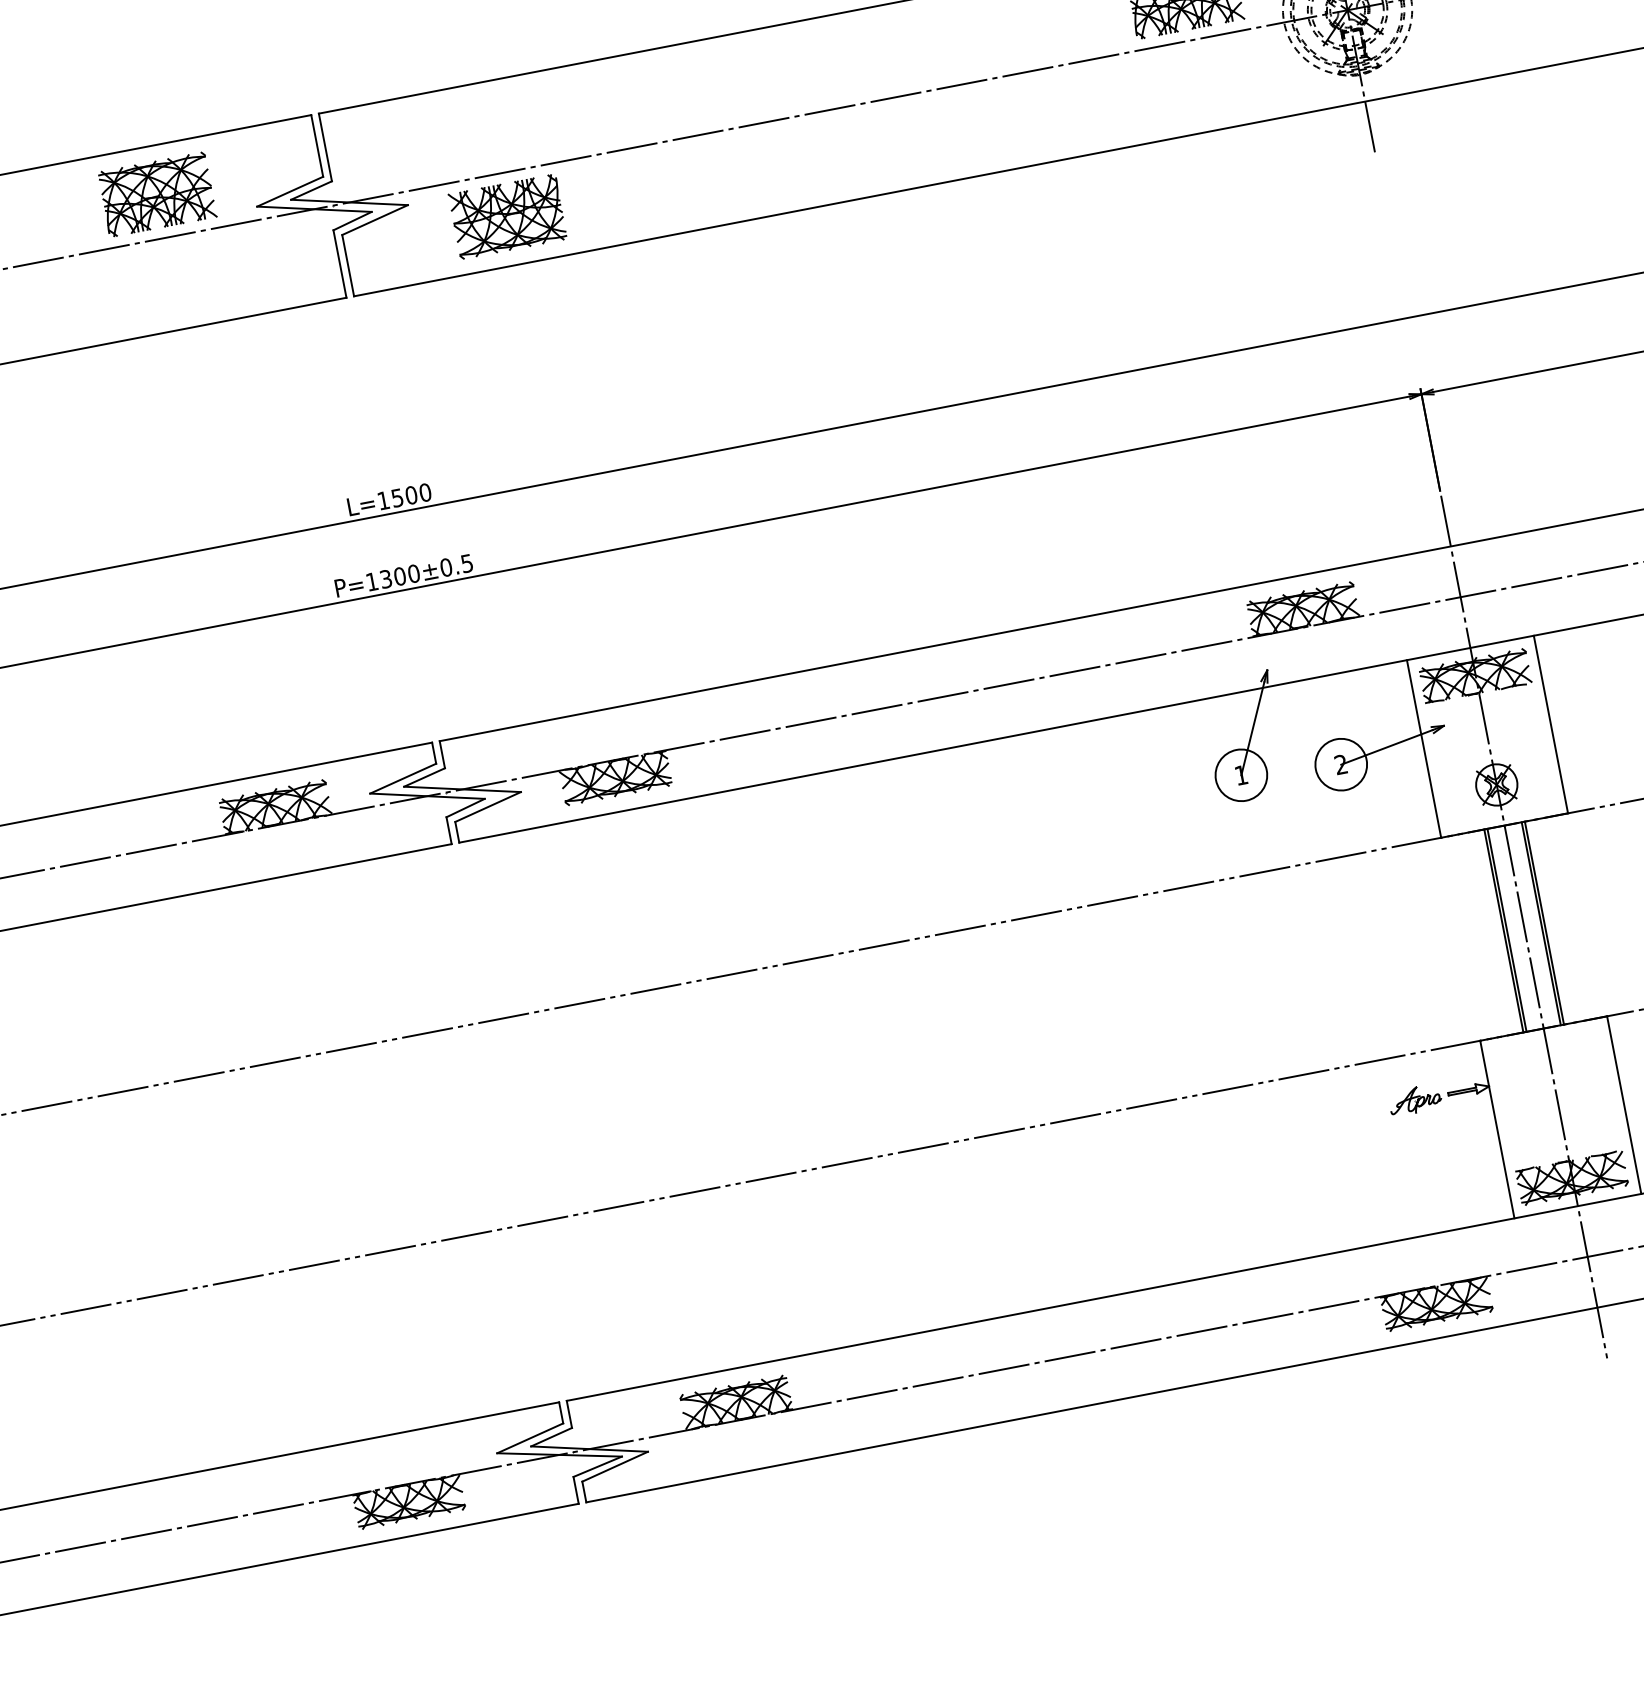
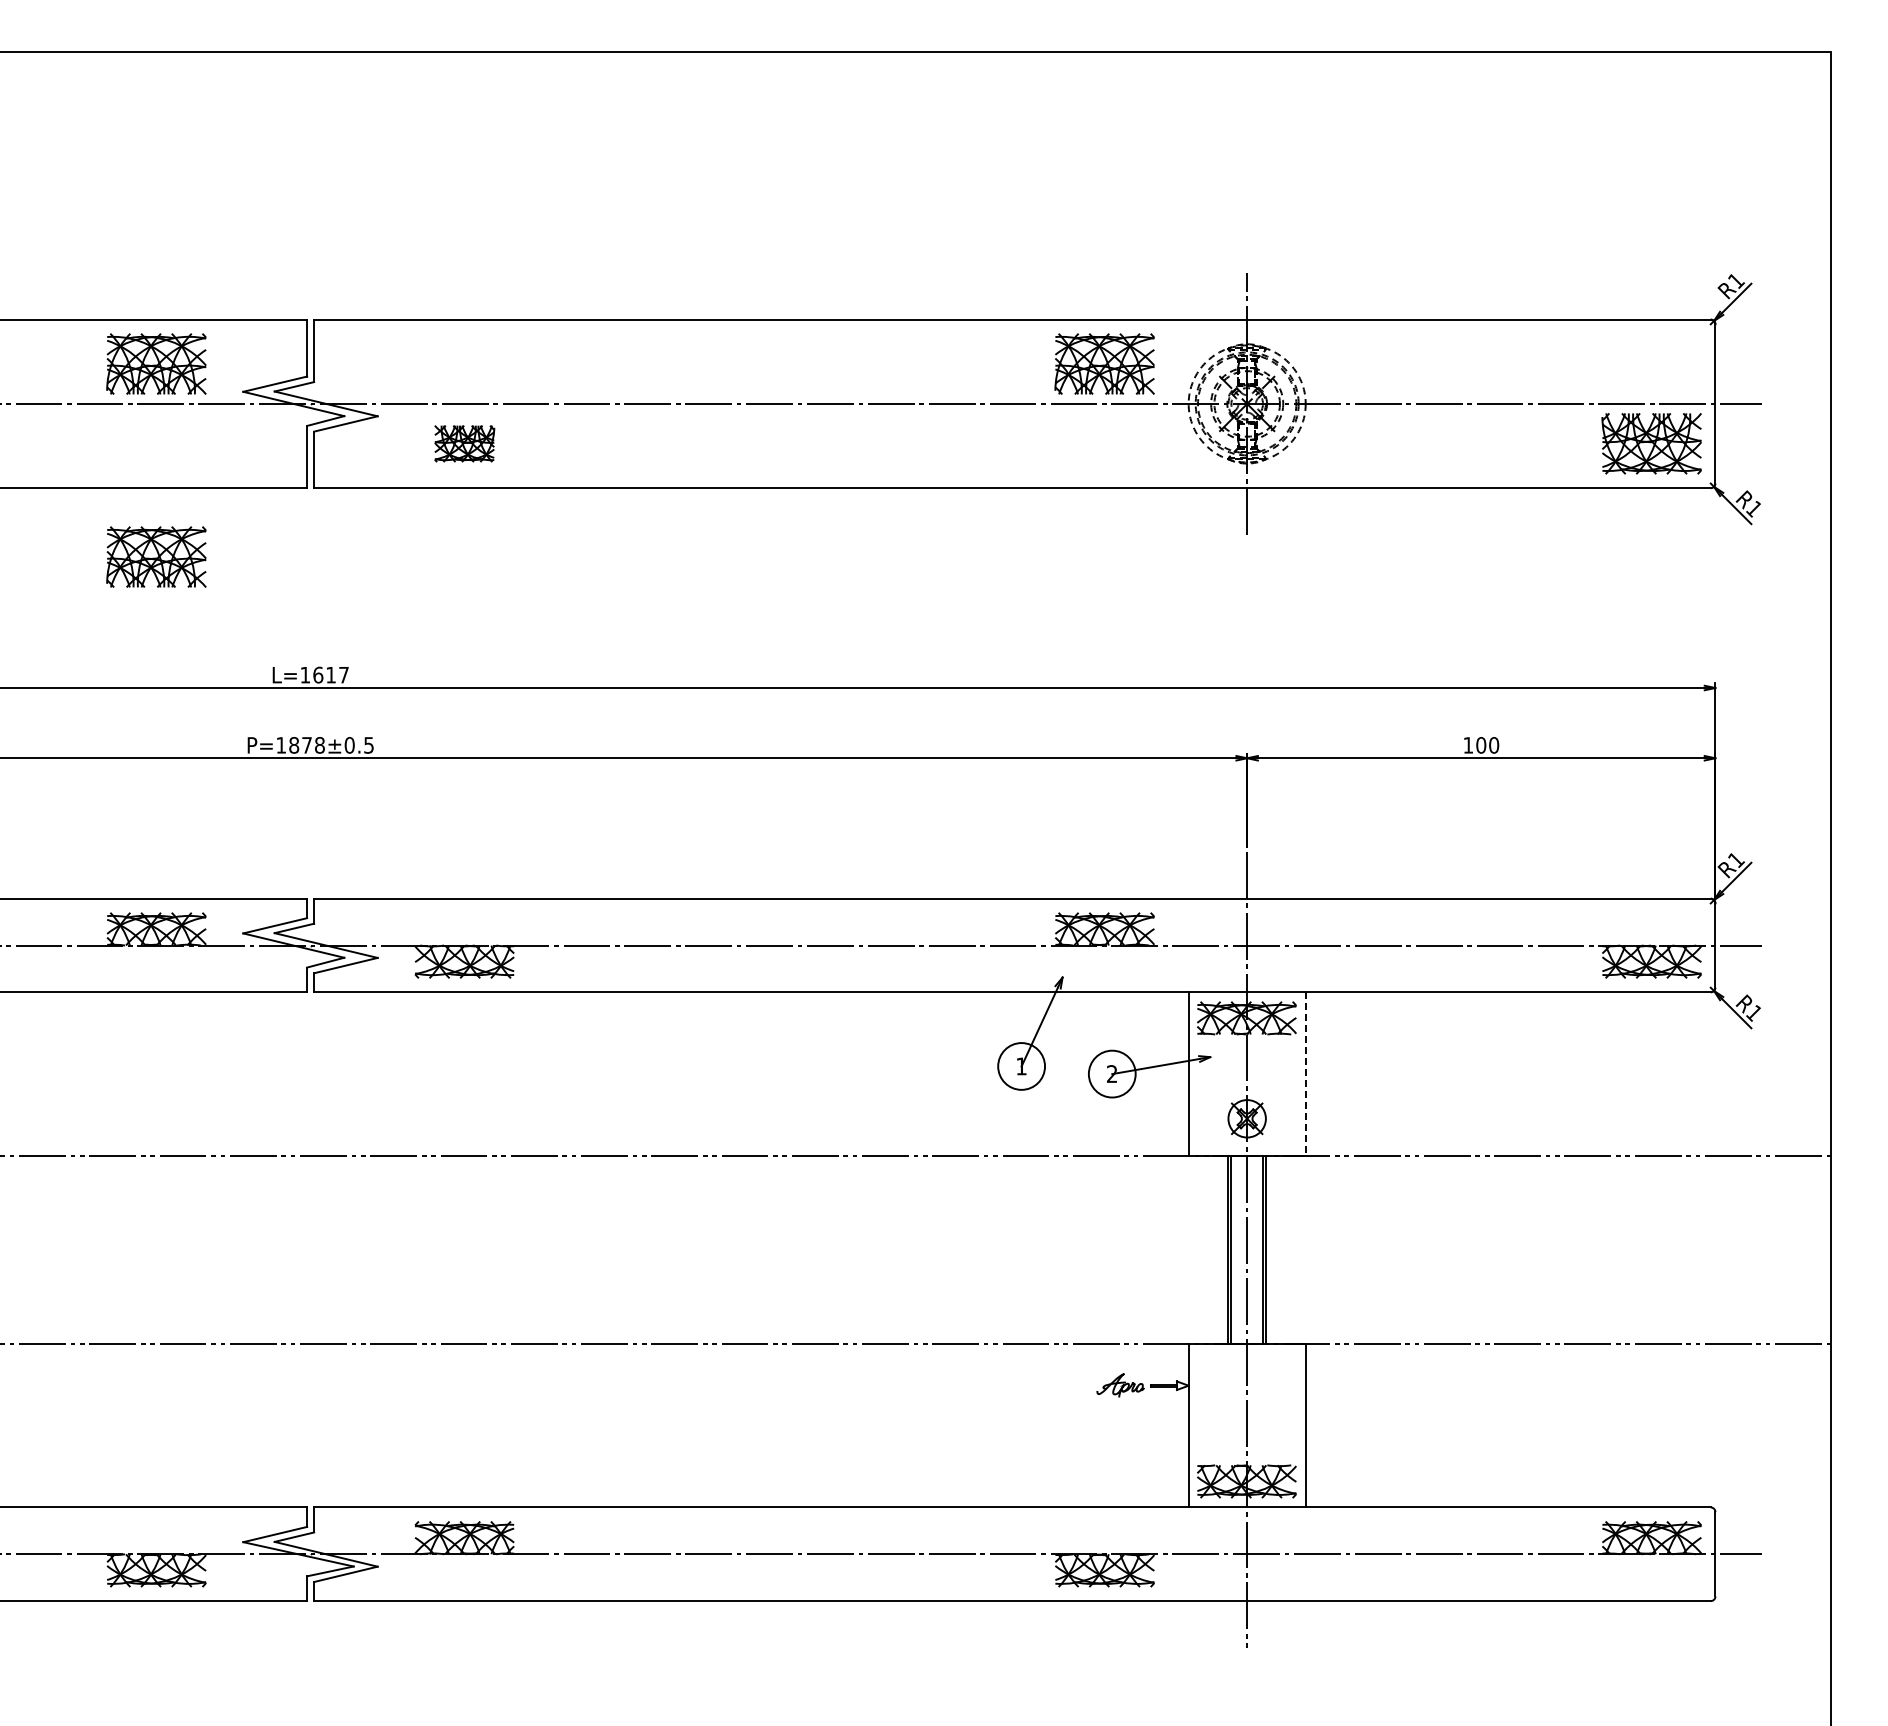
part: (507, 216) -> (464, 443), size x0.6
part: (197, 403) -> (156, 556), added
text: (411, 494) -> (331, 674), L=1500 -> L=1617
text: (399, 576) -> (306, 745), P=1300±0.5 -> P=1878±0.5
line: (1550, 724) -> (1305, 1074), solid -> dashed

